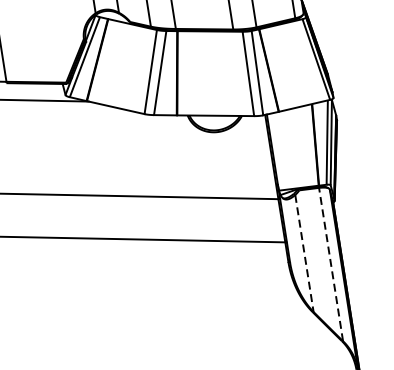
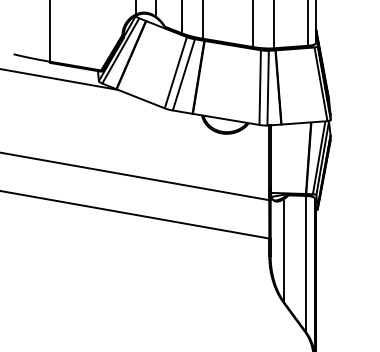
line: (304, 253) -> (284, 250), dashed -> solid
line: (330, 264) -> (305, 263), dashed -> solid

